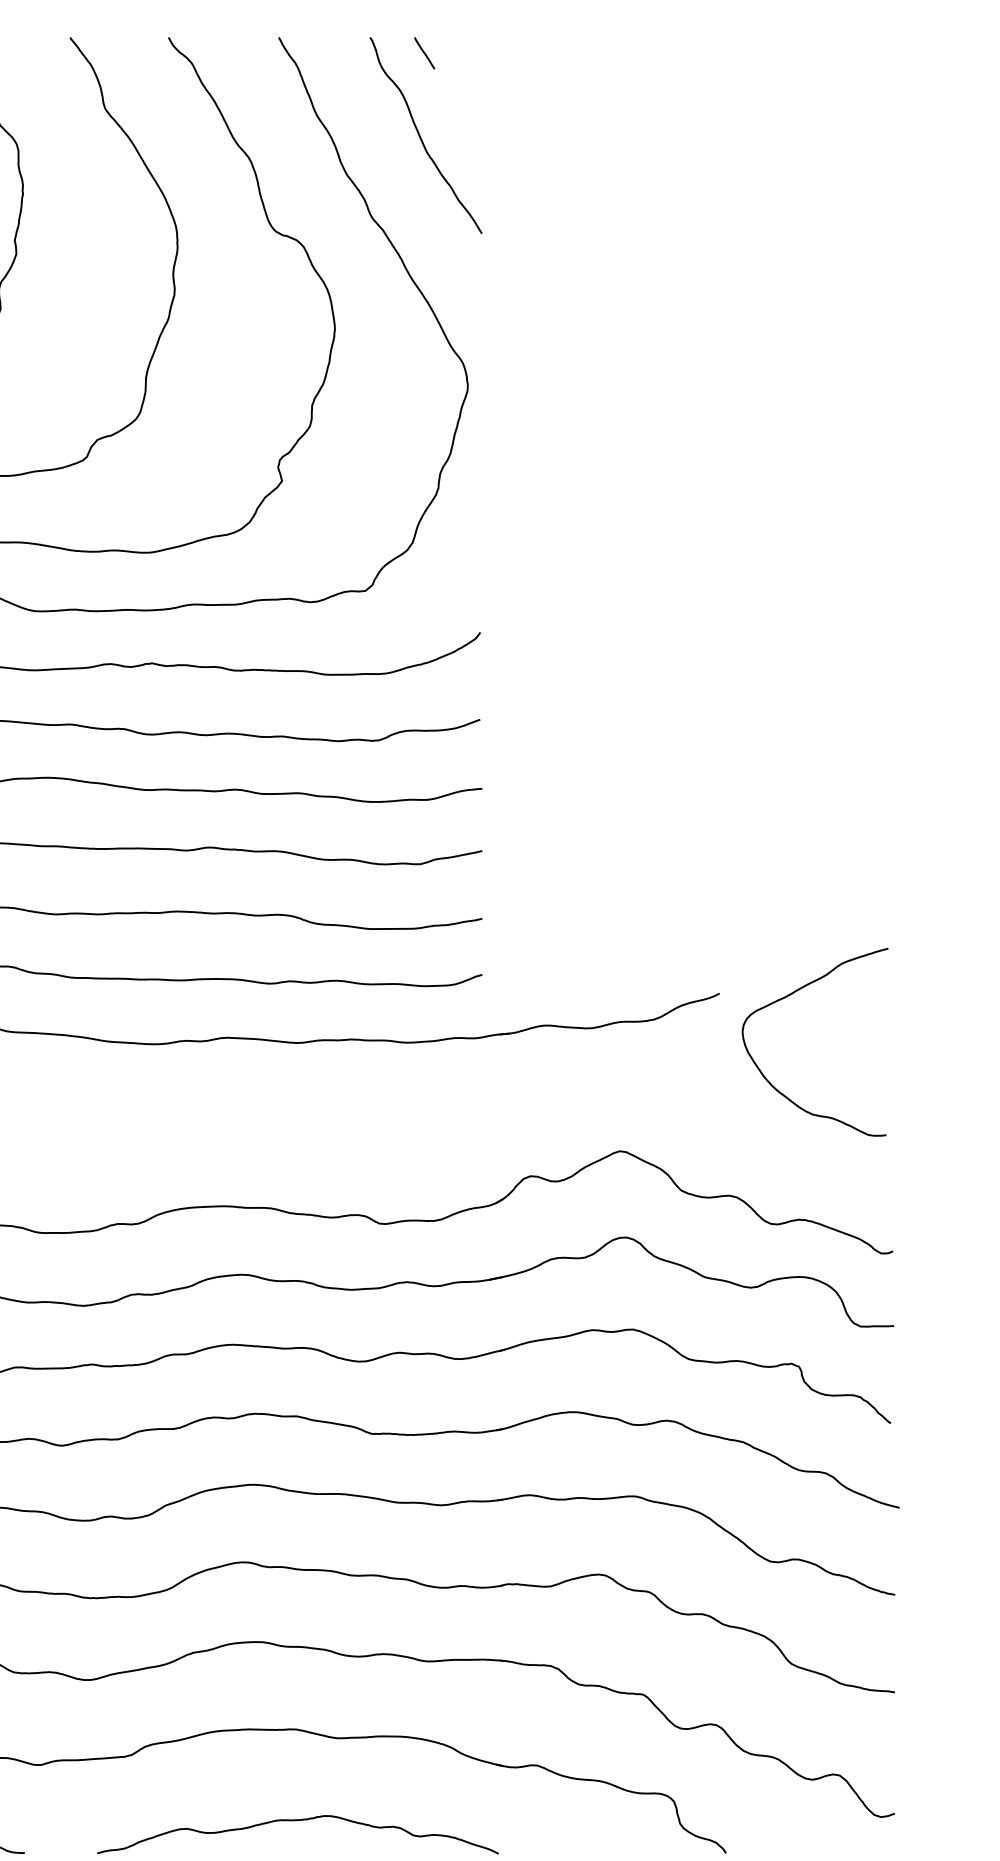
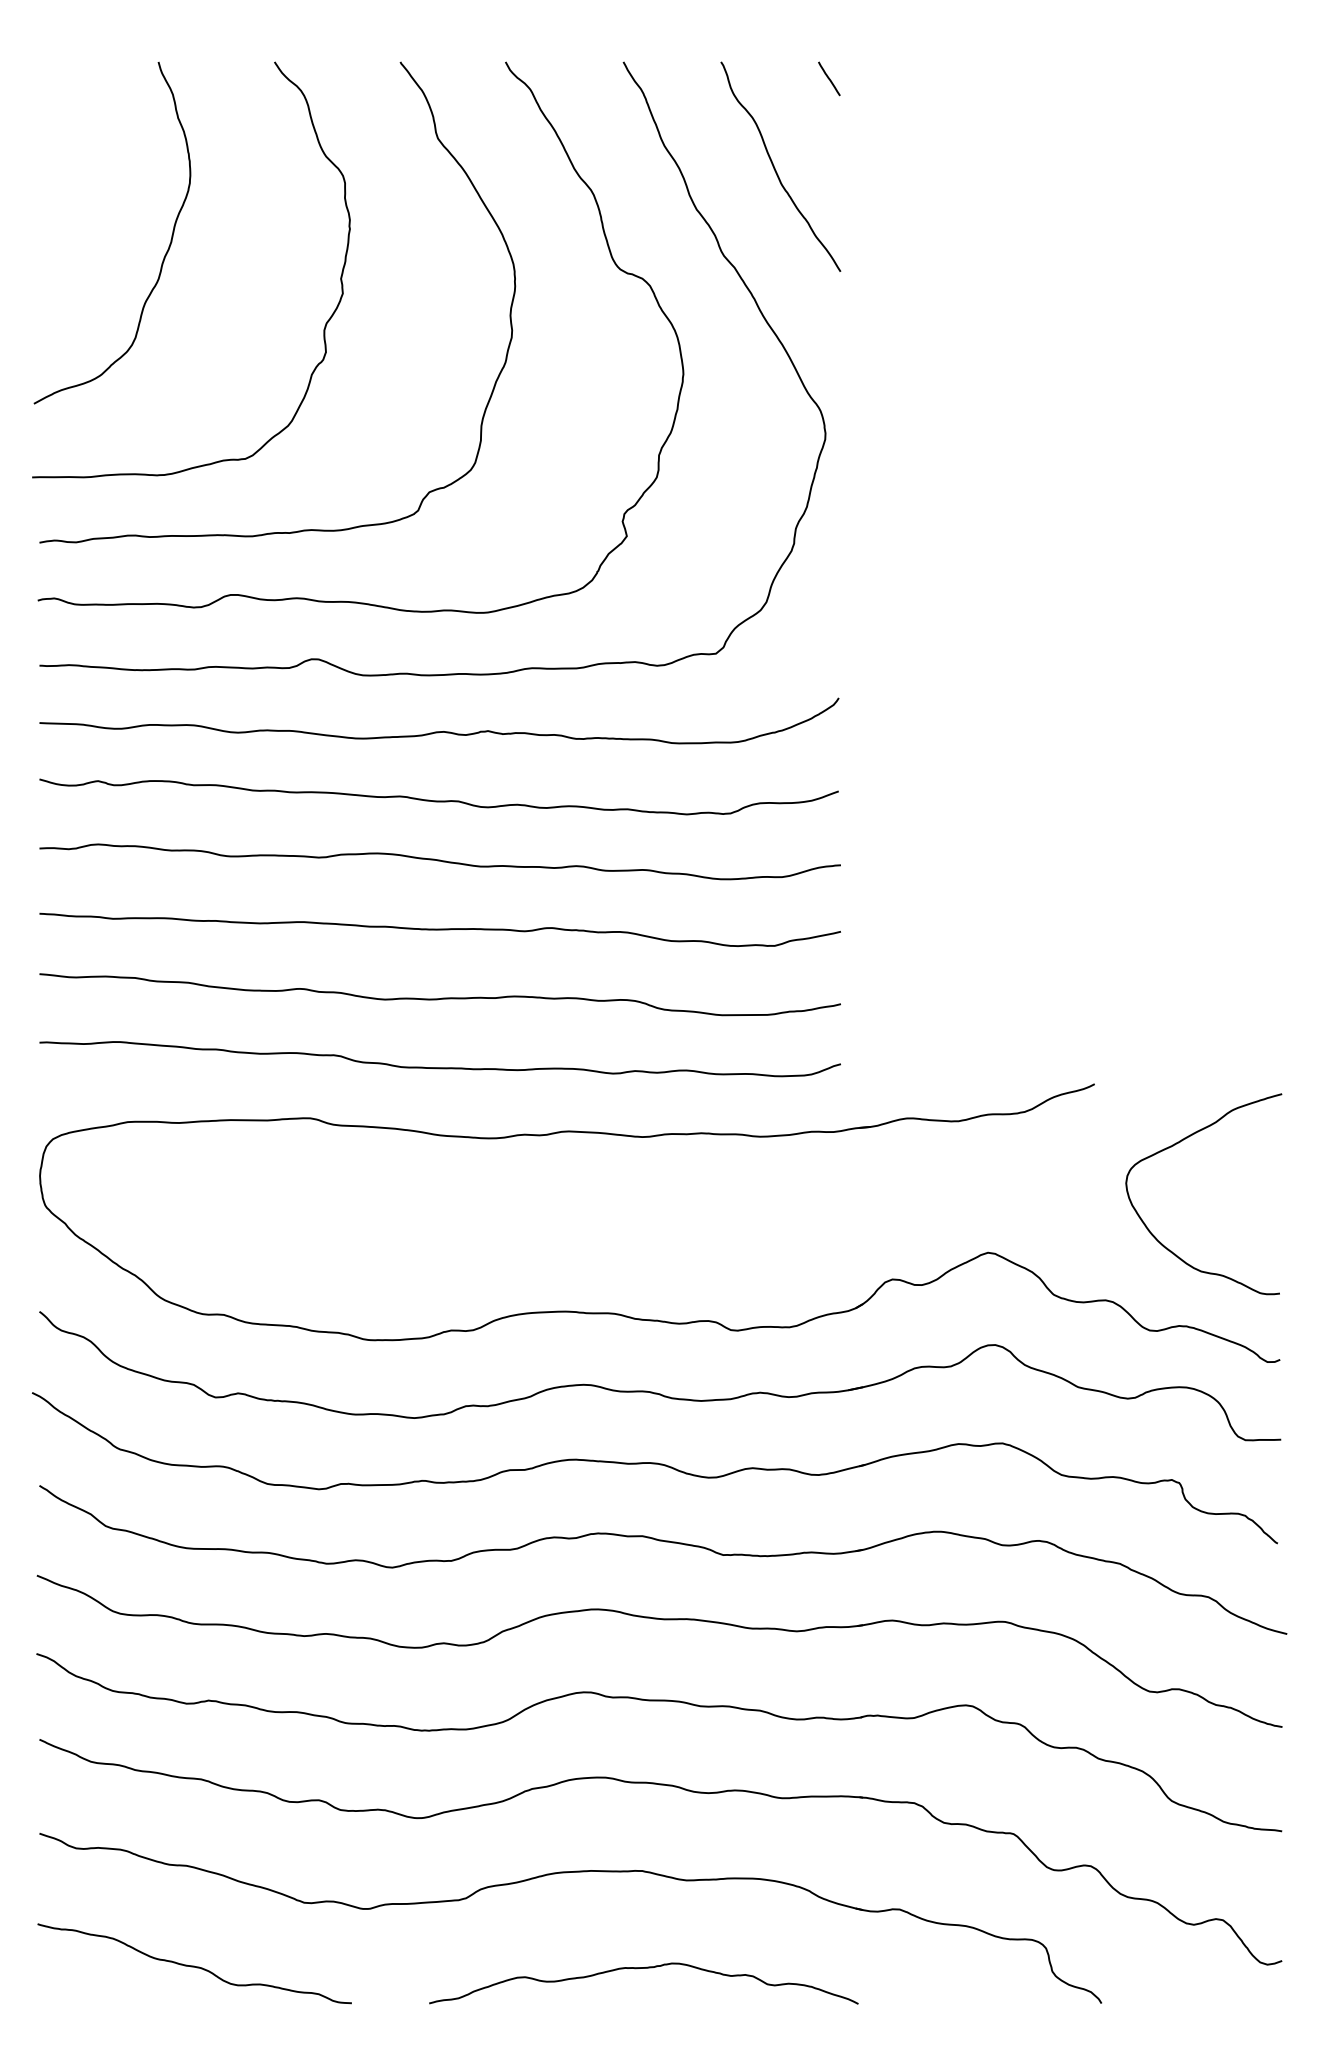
line: (424, 52) -> (829, 78), moved
curve: (788, 996) -> (1175, 1145), moved

